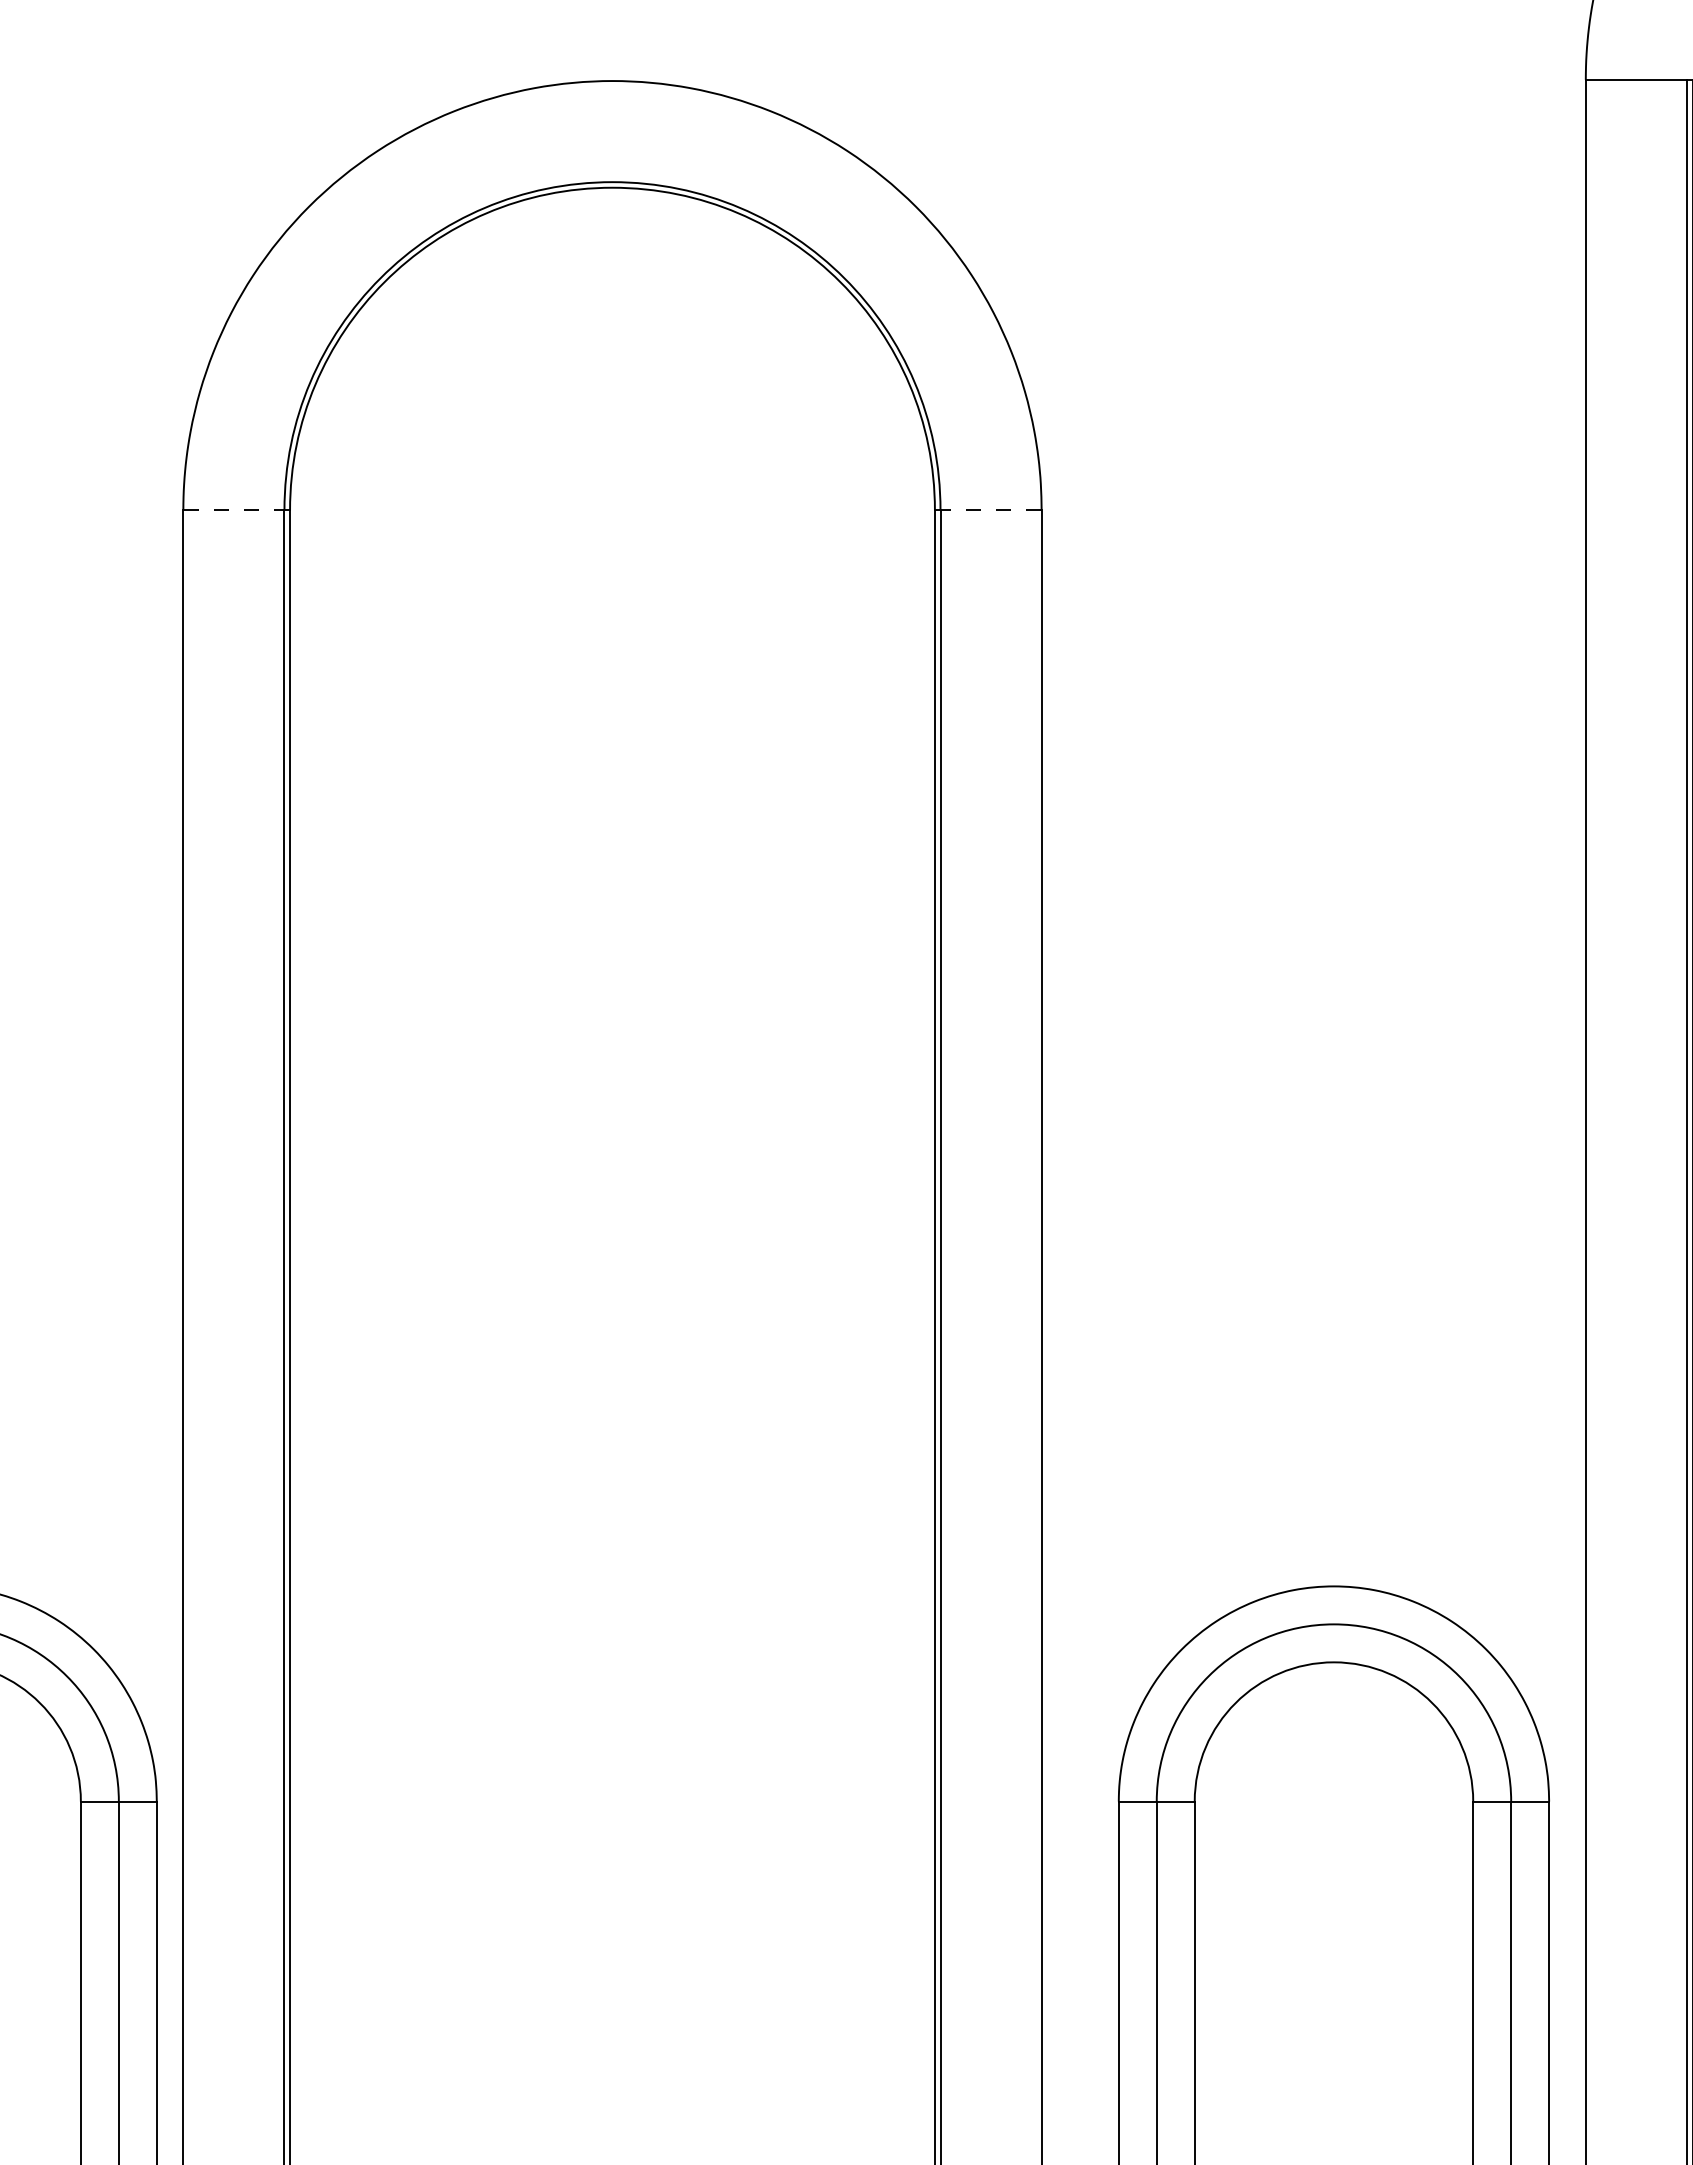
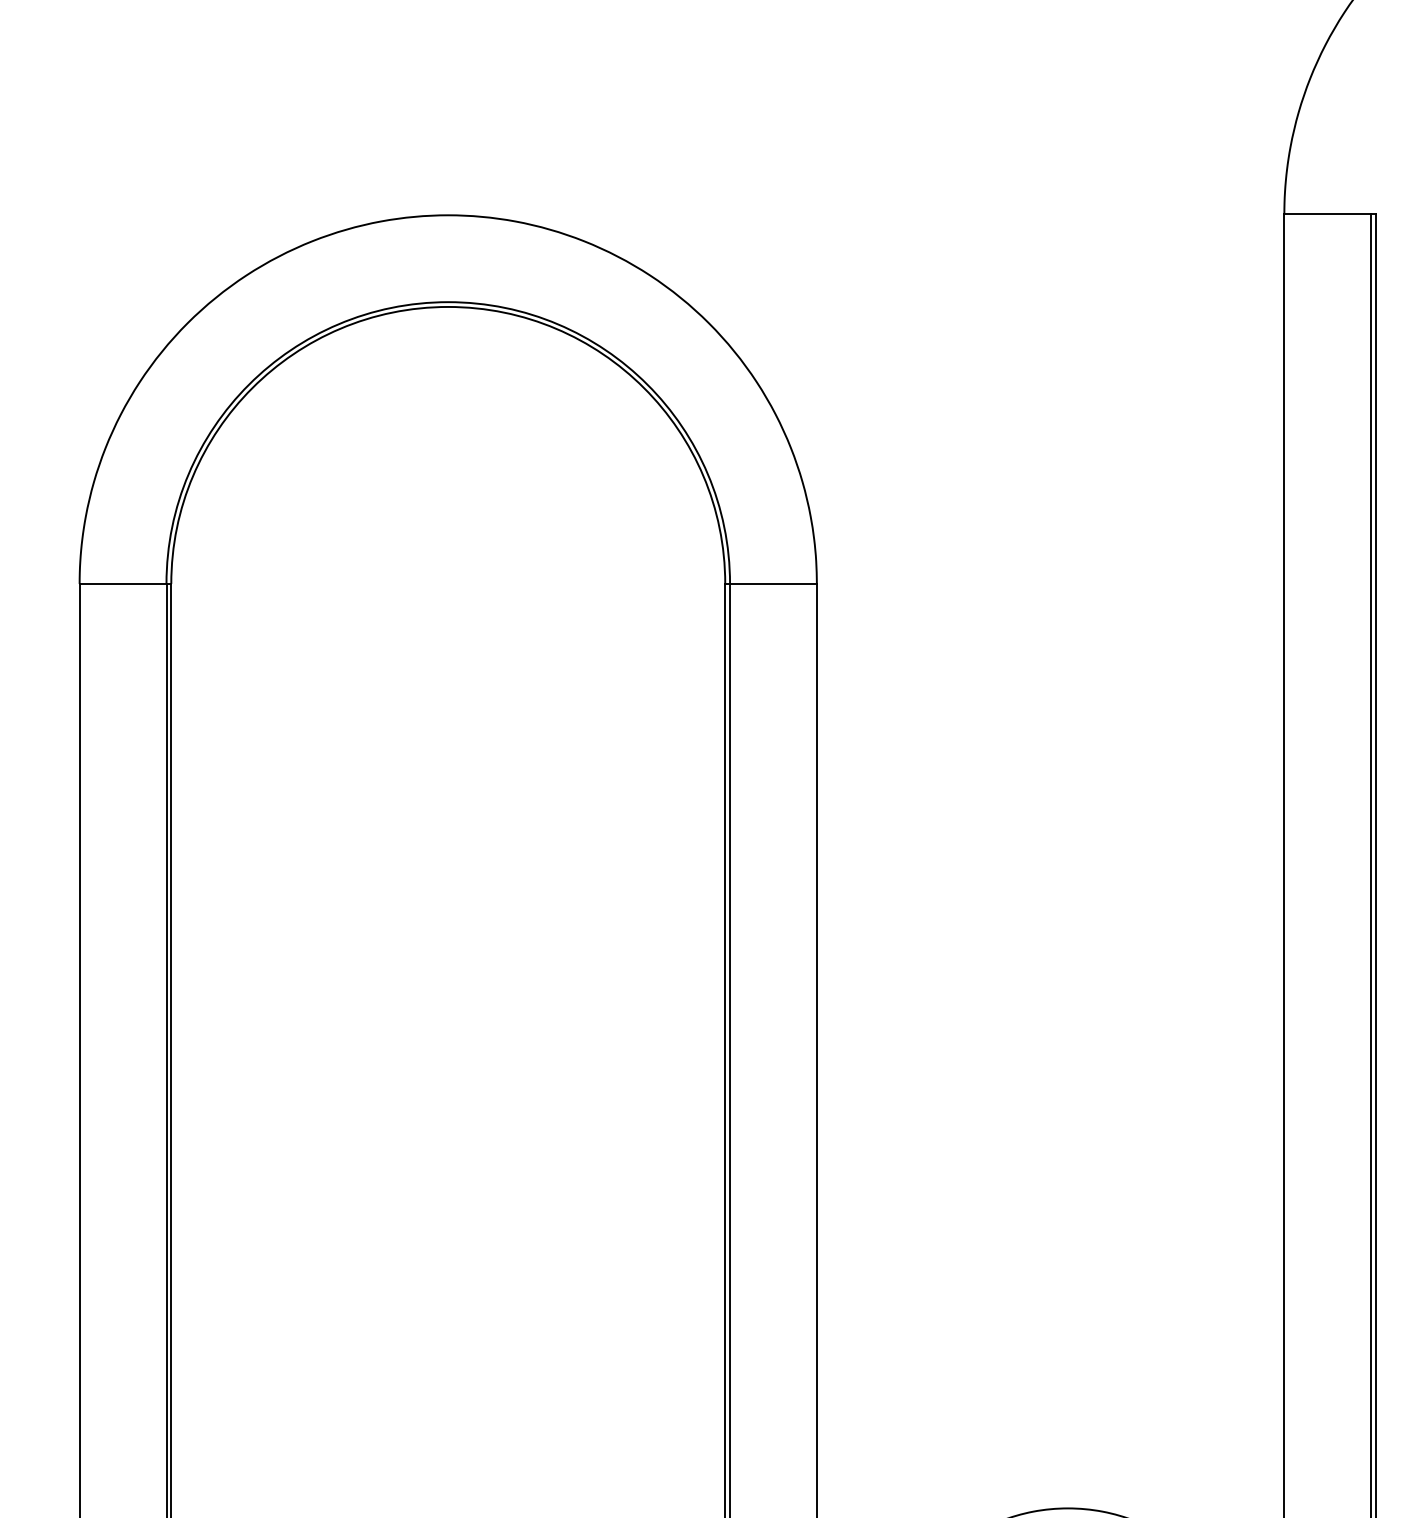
line: (233, 510) -> (122, 584), dashed -> solid
line: (991, 510) -> (773, 584), dashed -> solid

